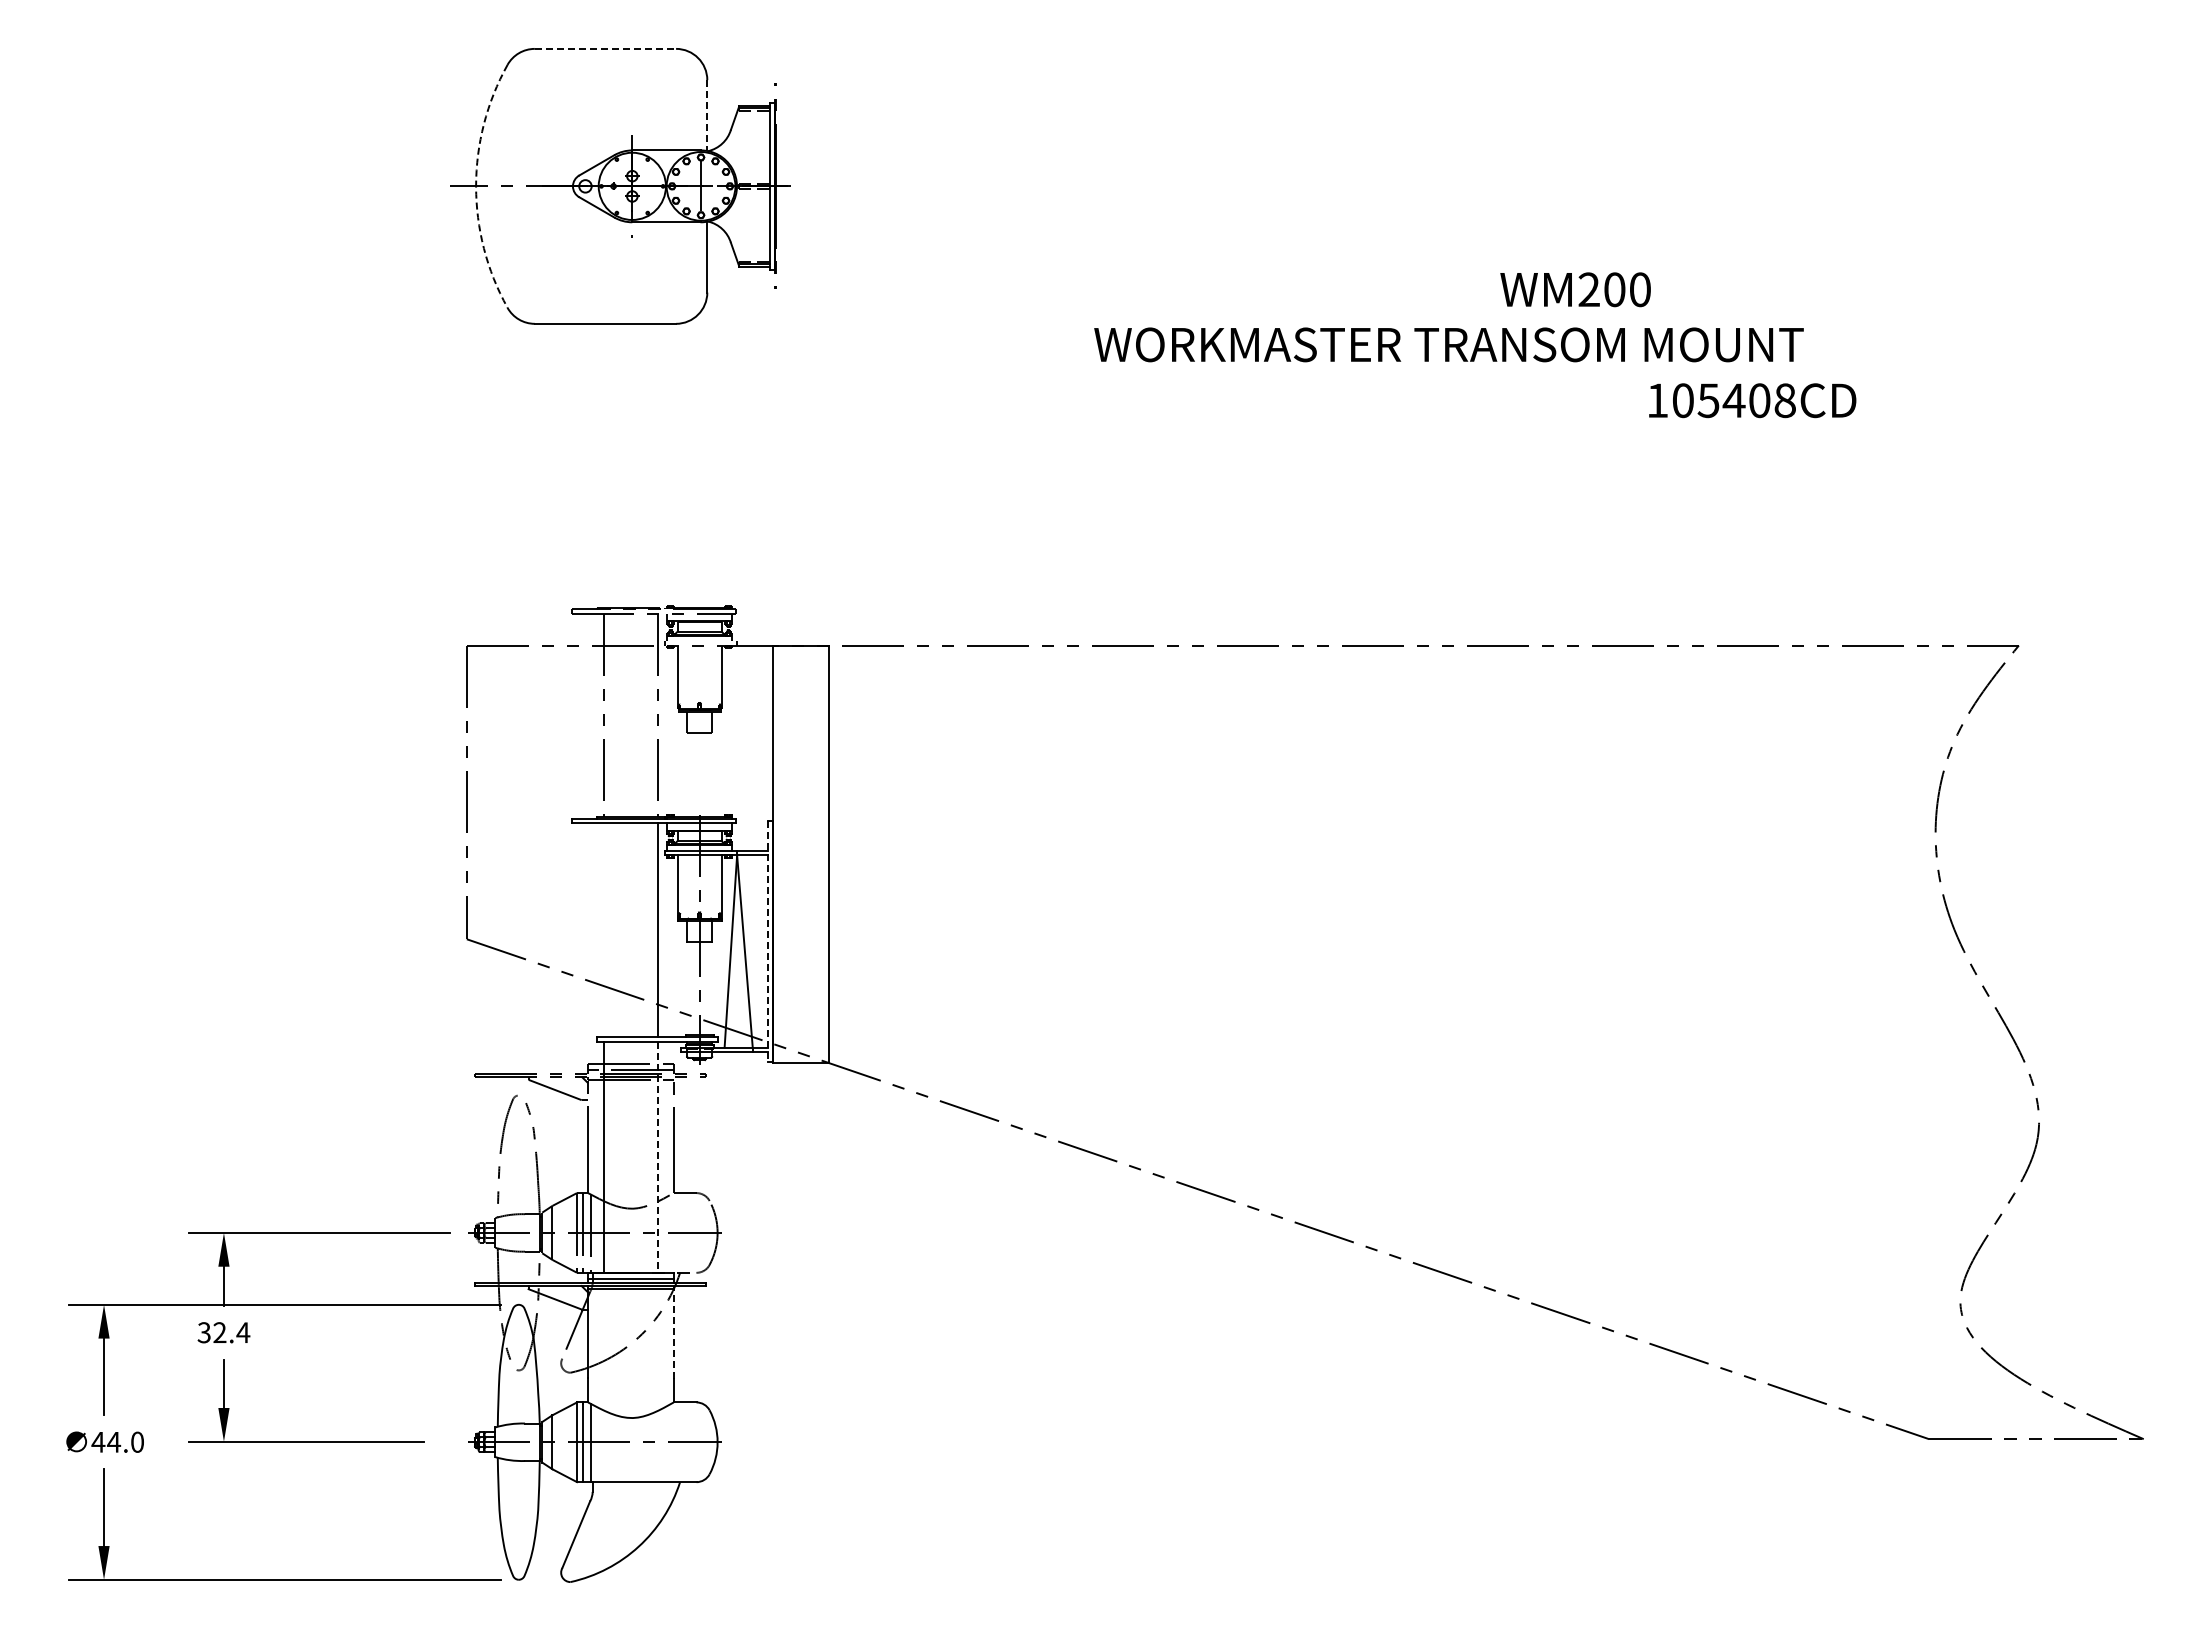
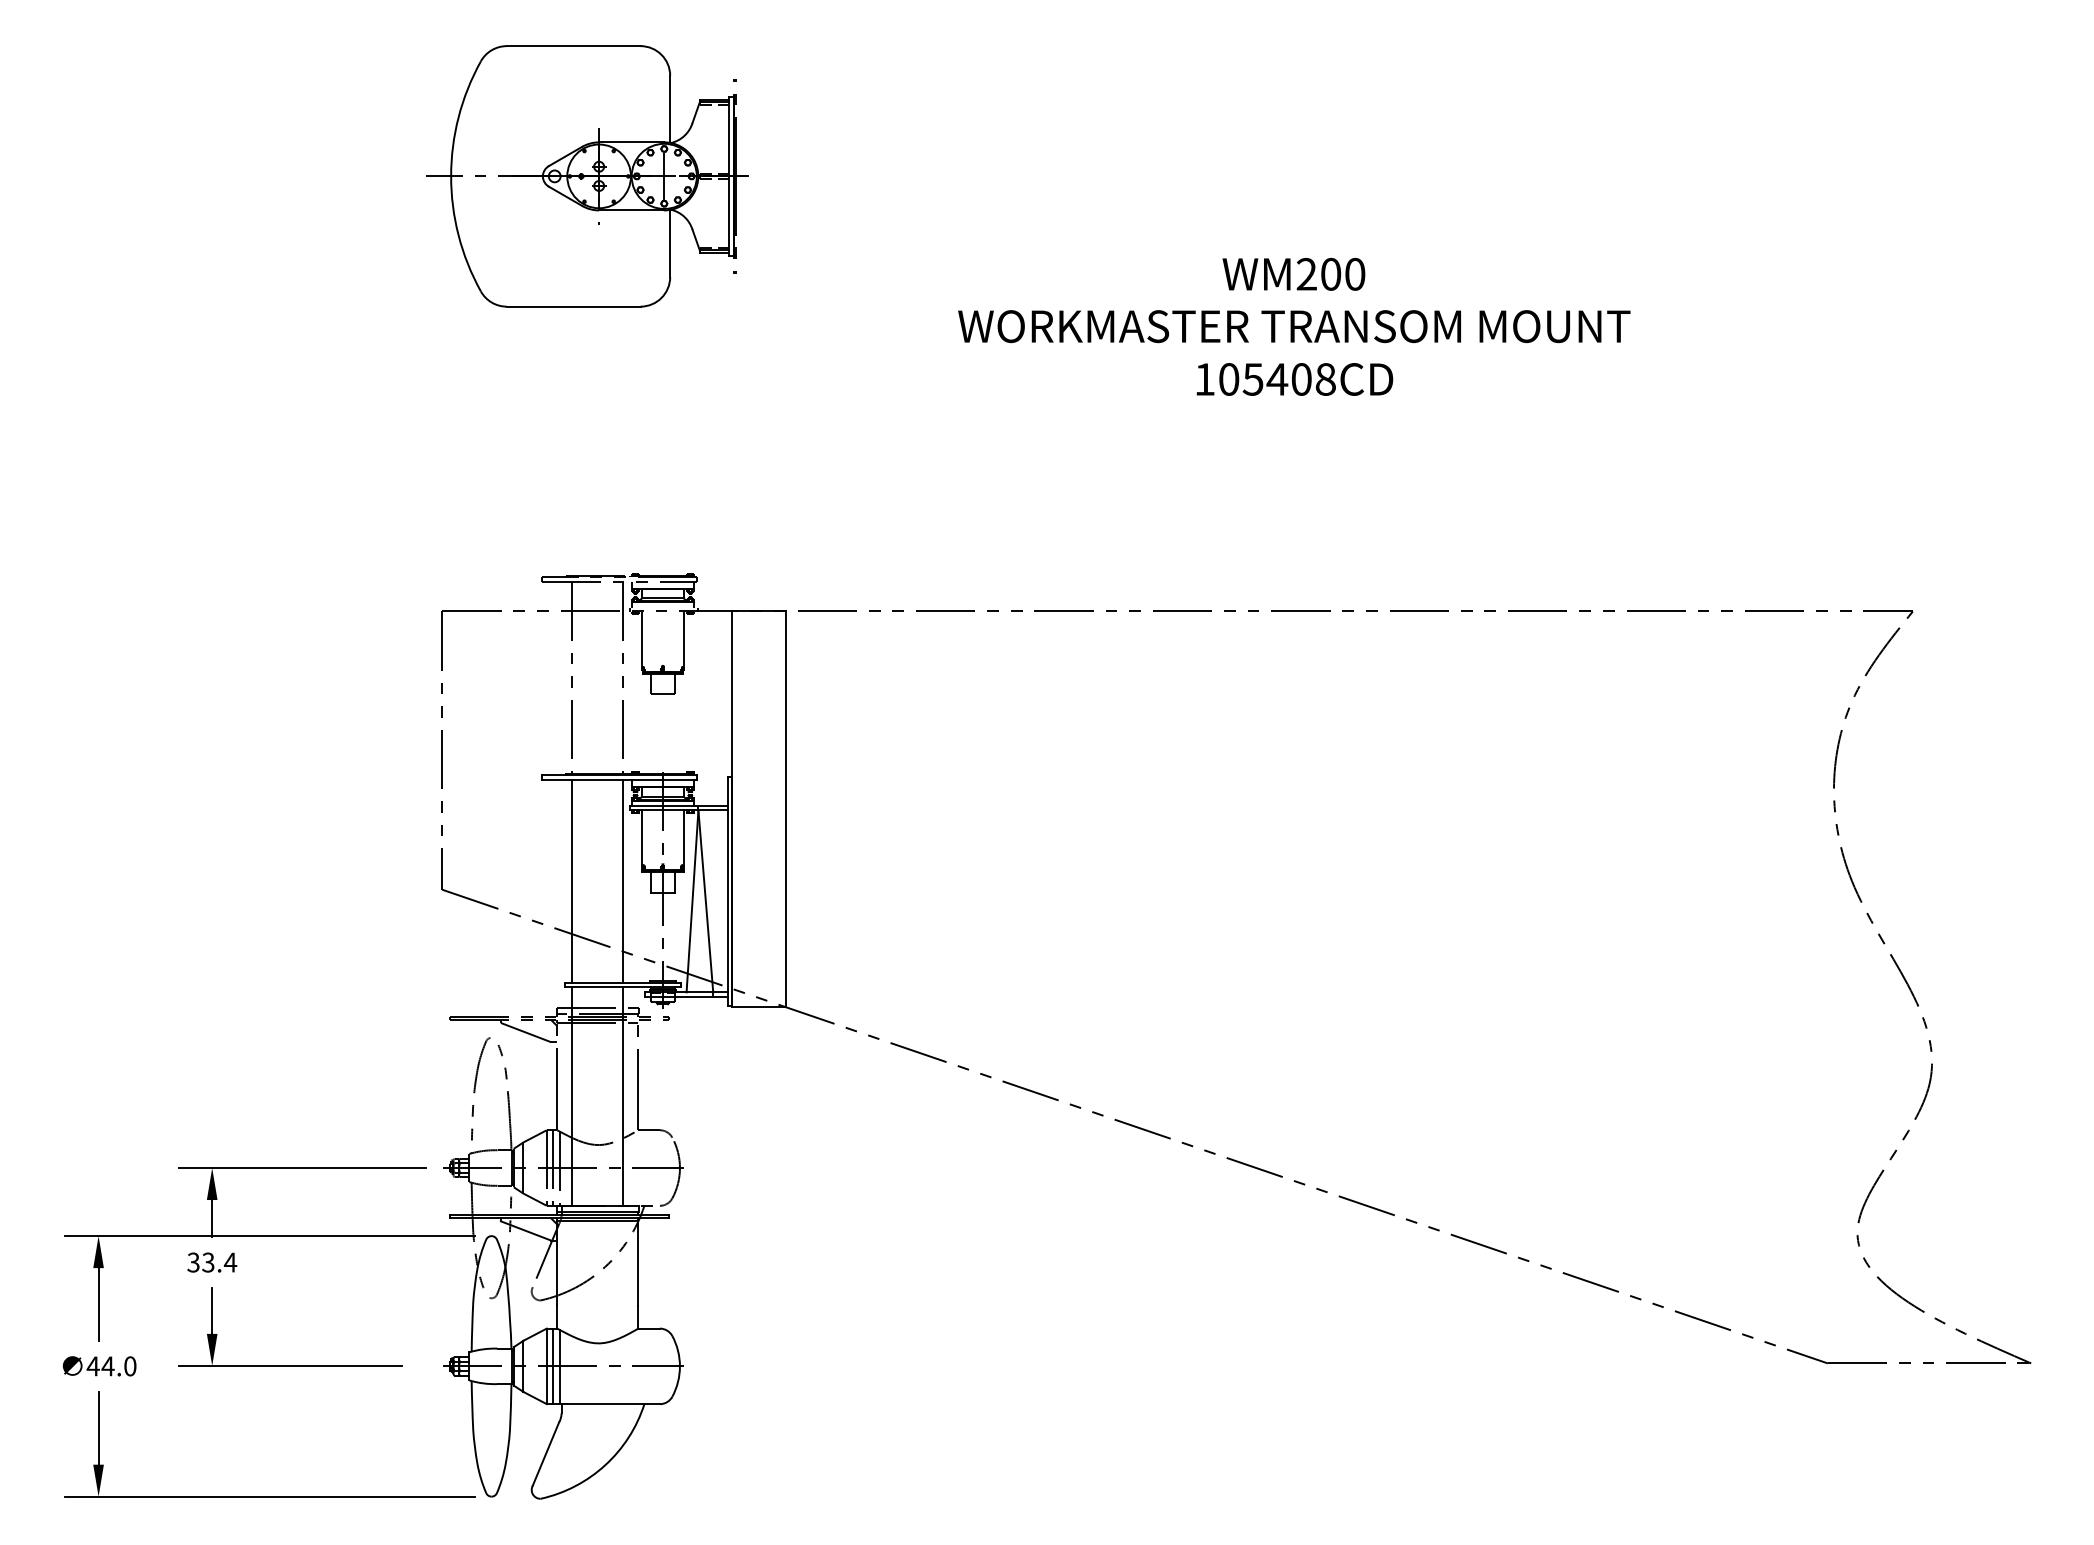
line: (605, 48) -> (573, 45), dashed -> solid
line: (707, 115) -> (670, 109), dashed -> solid
arc: (476, 186) -> (451, 176), dashed -> solid
text: (1575, 289) -> (1293, 274), moved
text: (1448, 344) -> (1293, 326), moved
text: (1752, 400) -> (1294, 379), moved
line: (603, 930) -> (571, 881), added
line: (768, 941) -> (728, 891), dashed -> solid
line: (657, 1157) -> (622, 1096), dashed -> solid
text: (219, 1332) -> (207, 1262), 32.4 -> 33.4
line: (673, 1332) -> (638, 1262), dashed -> solid

